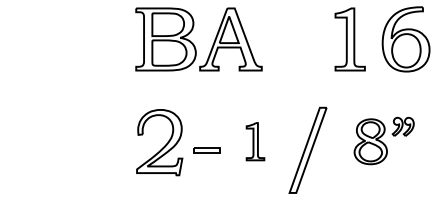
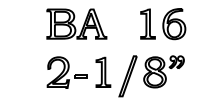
part: (255, 140) -> (103, 71), size x1.67
part: (383, 140) -> (163, 71), size x1.43

